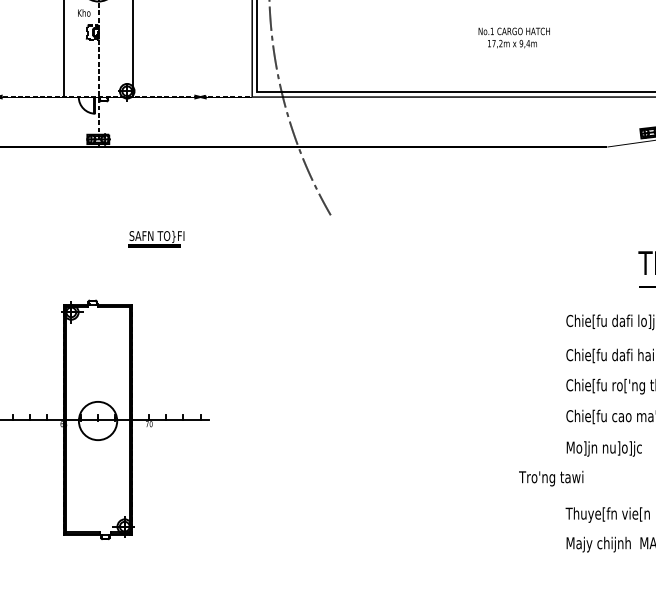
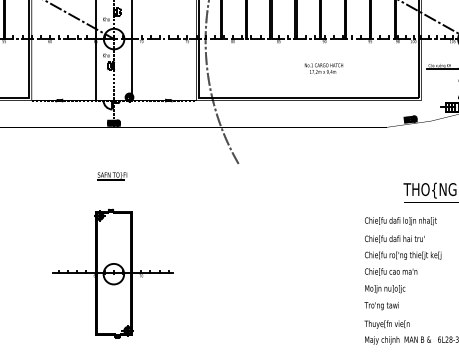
text: (513, 37) -> (323, 68), moved
text: (157, 238) -> (112, 176), moved
text: (550, 479) -> (381, 306), moved

